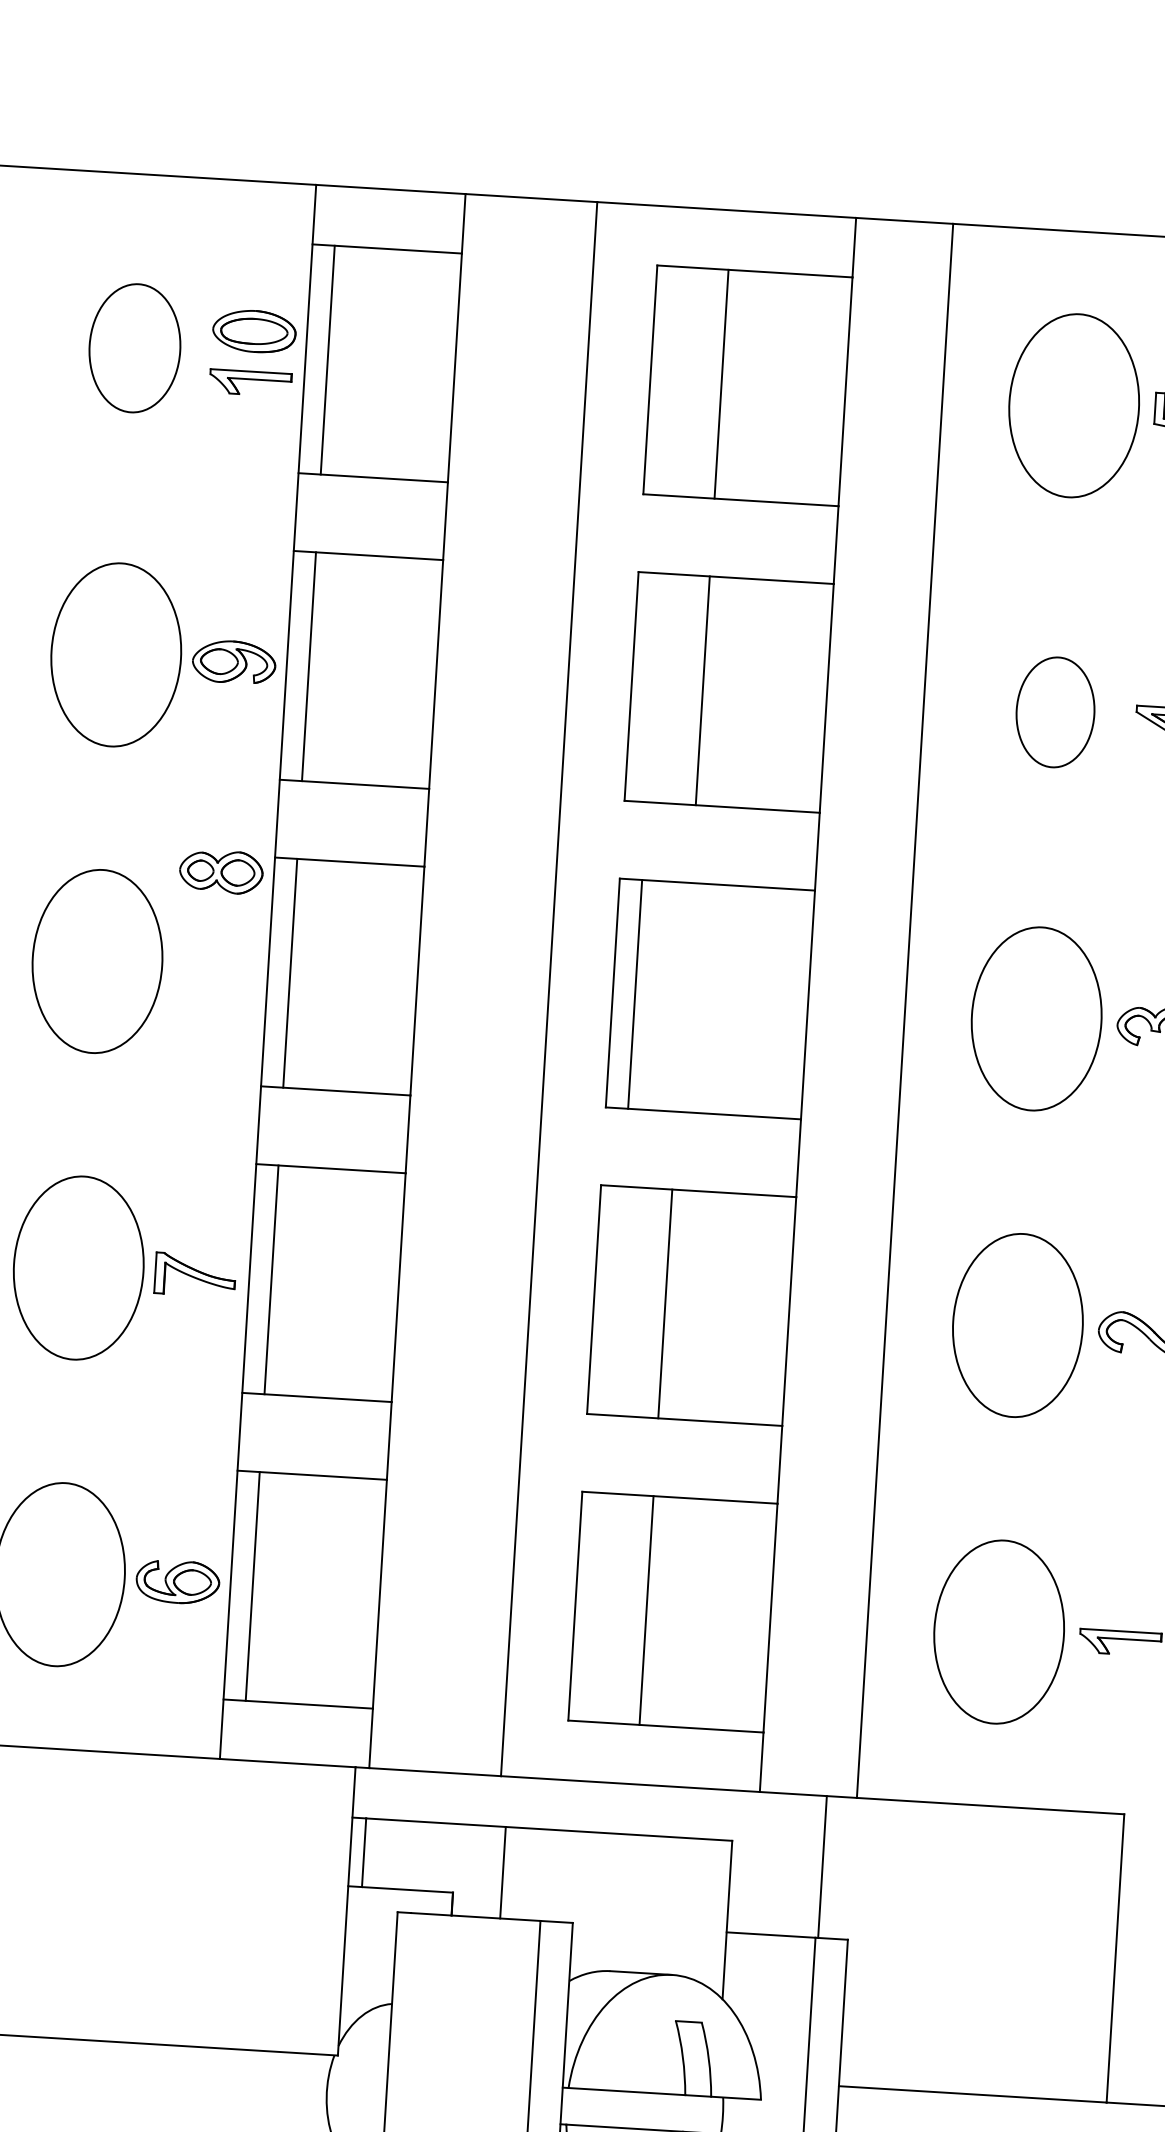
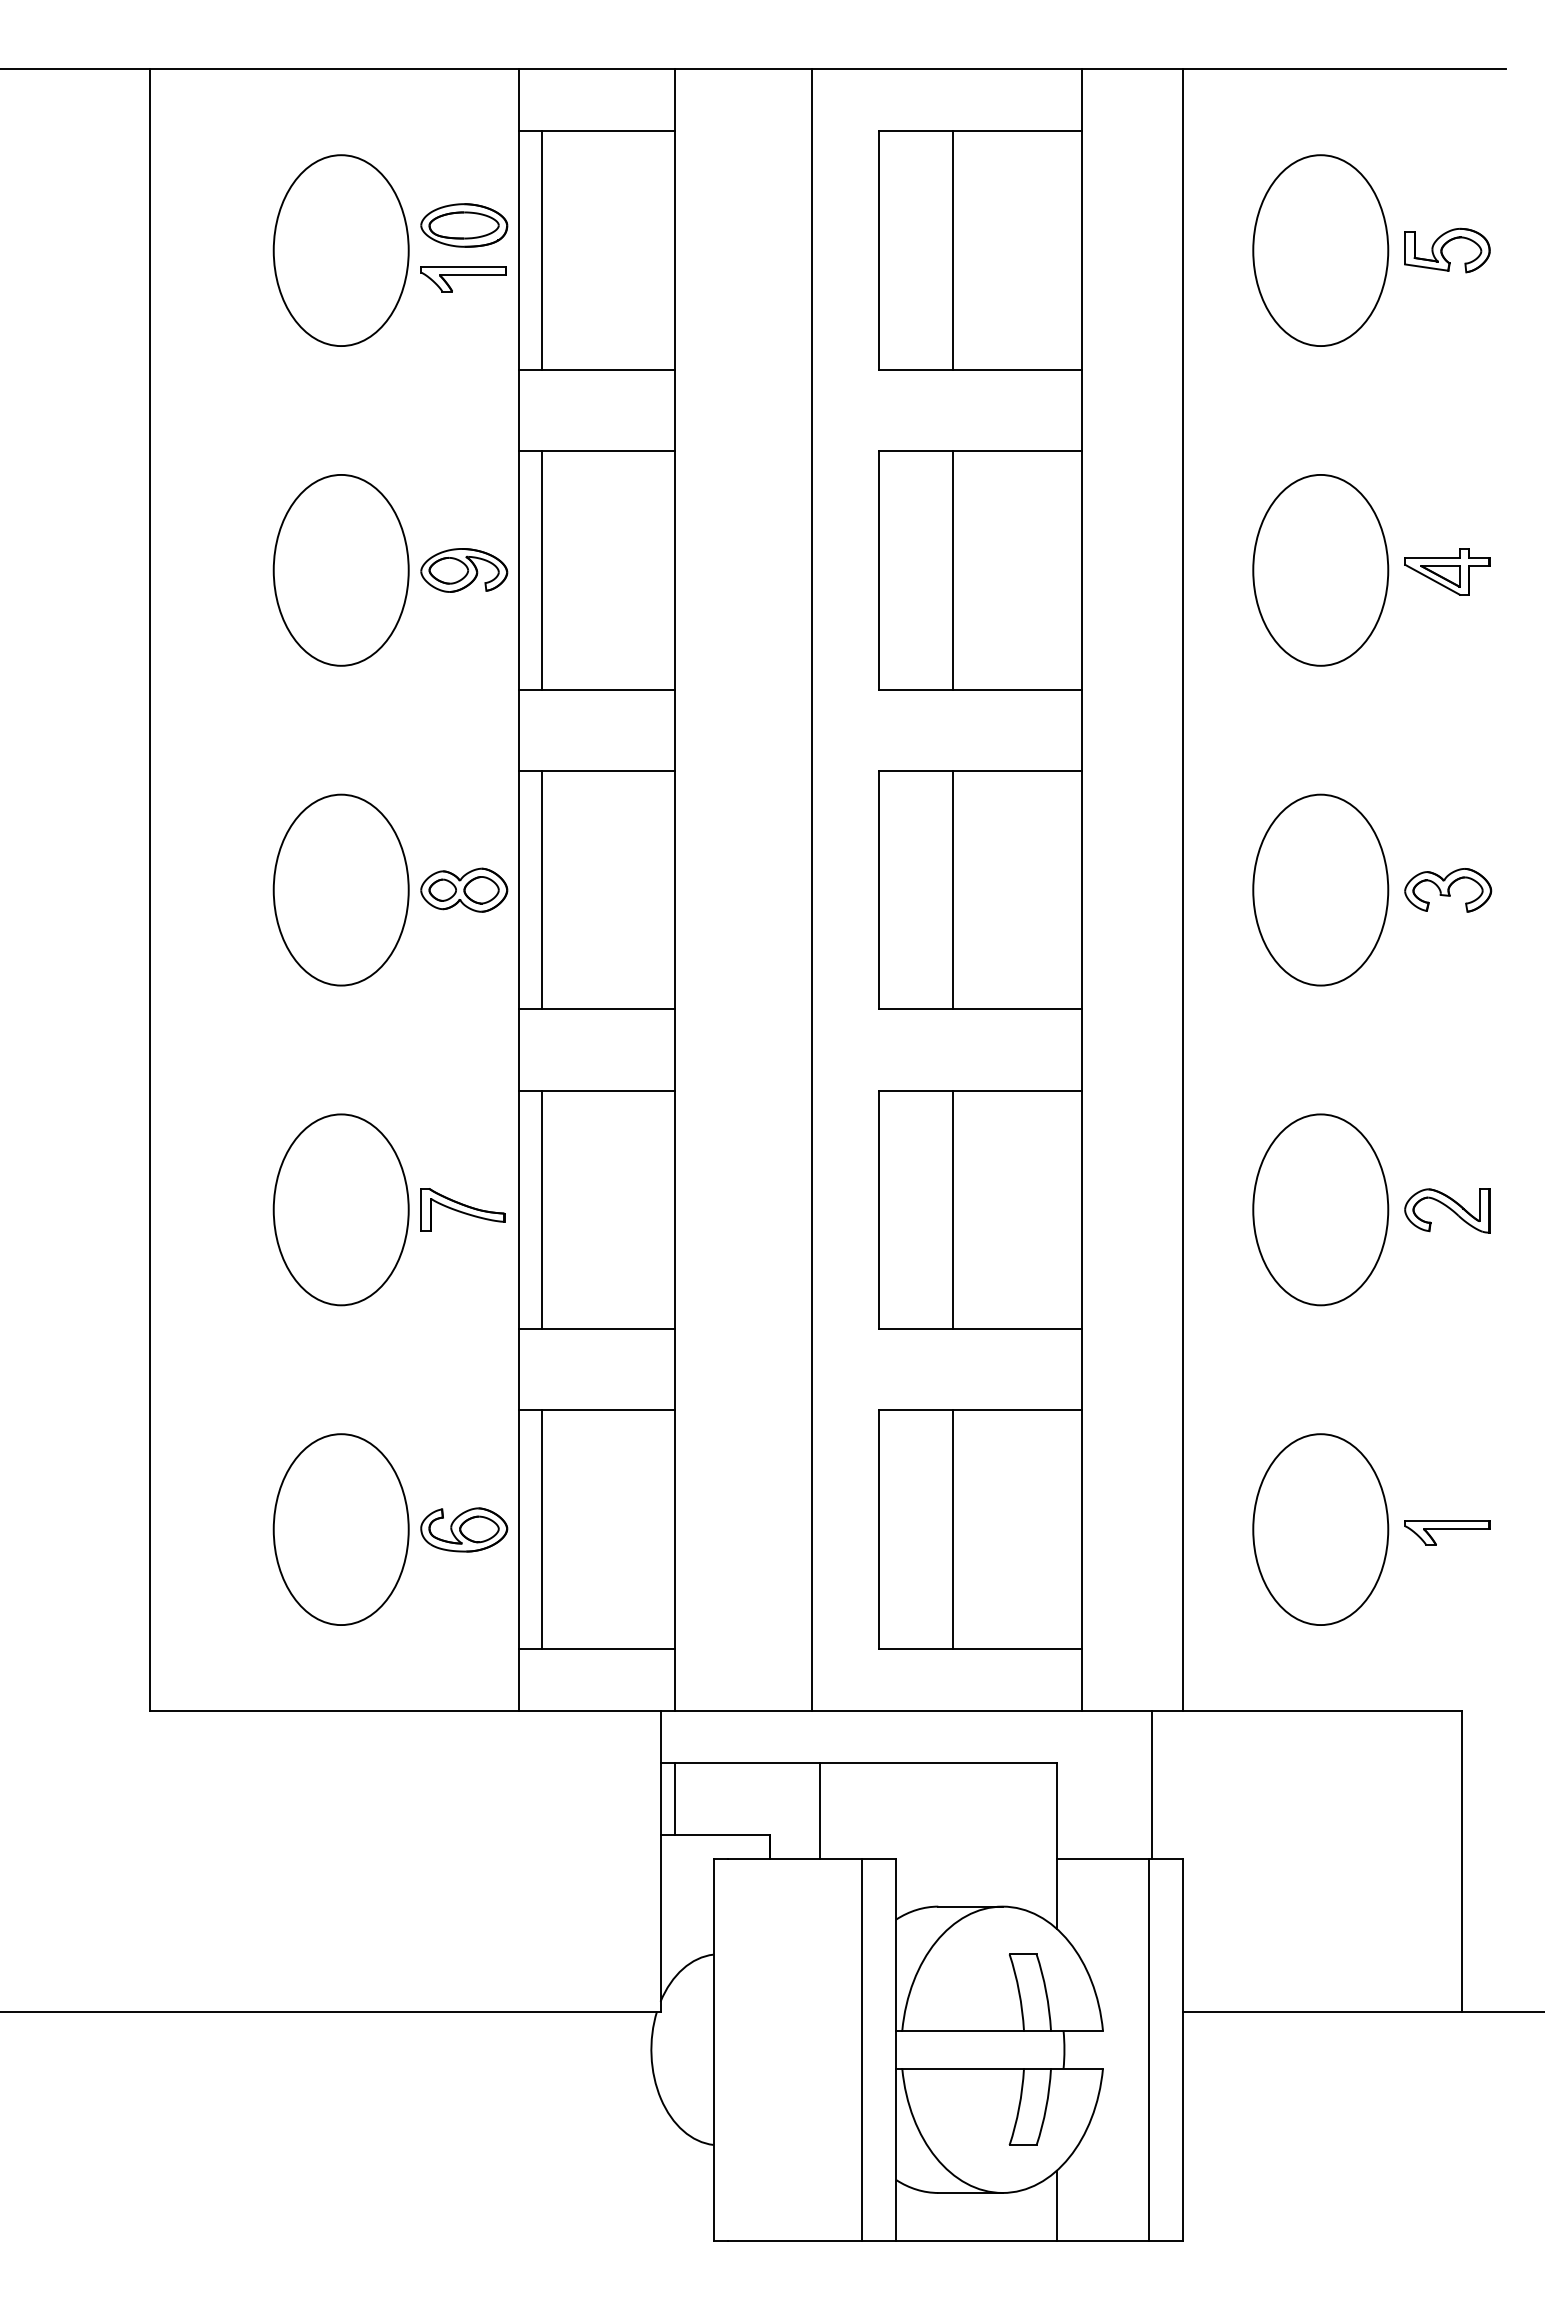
part: (134, 348) -> (340, 250), size x1.43
part: (1055, 712) -> (1320, 570), size x1.67
part: (221, 871) -> (464, 889), moved
line: (634, 993) -> (952, 889), moved

